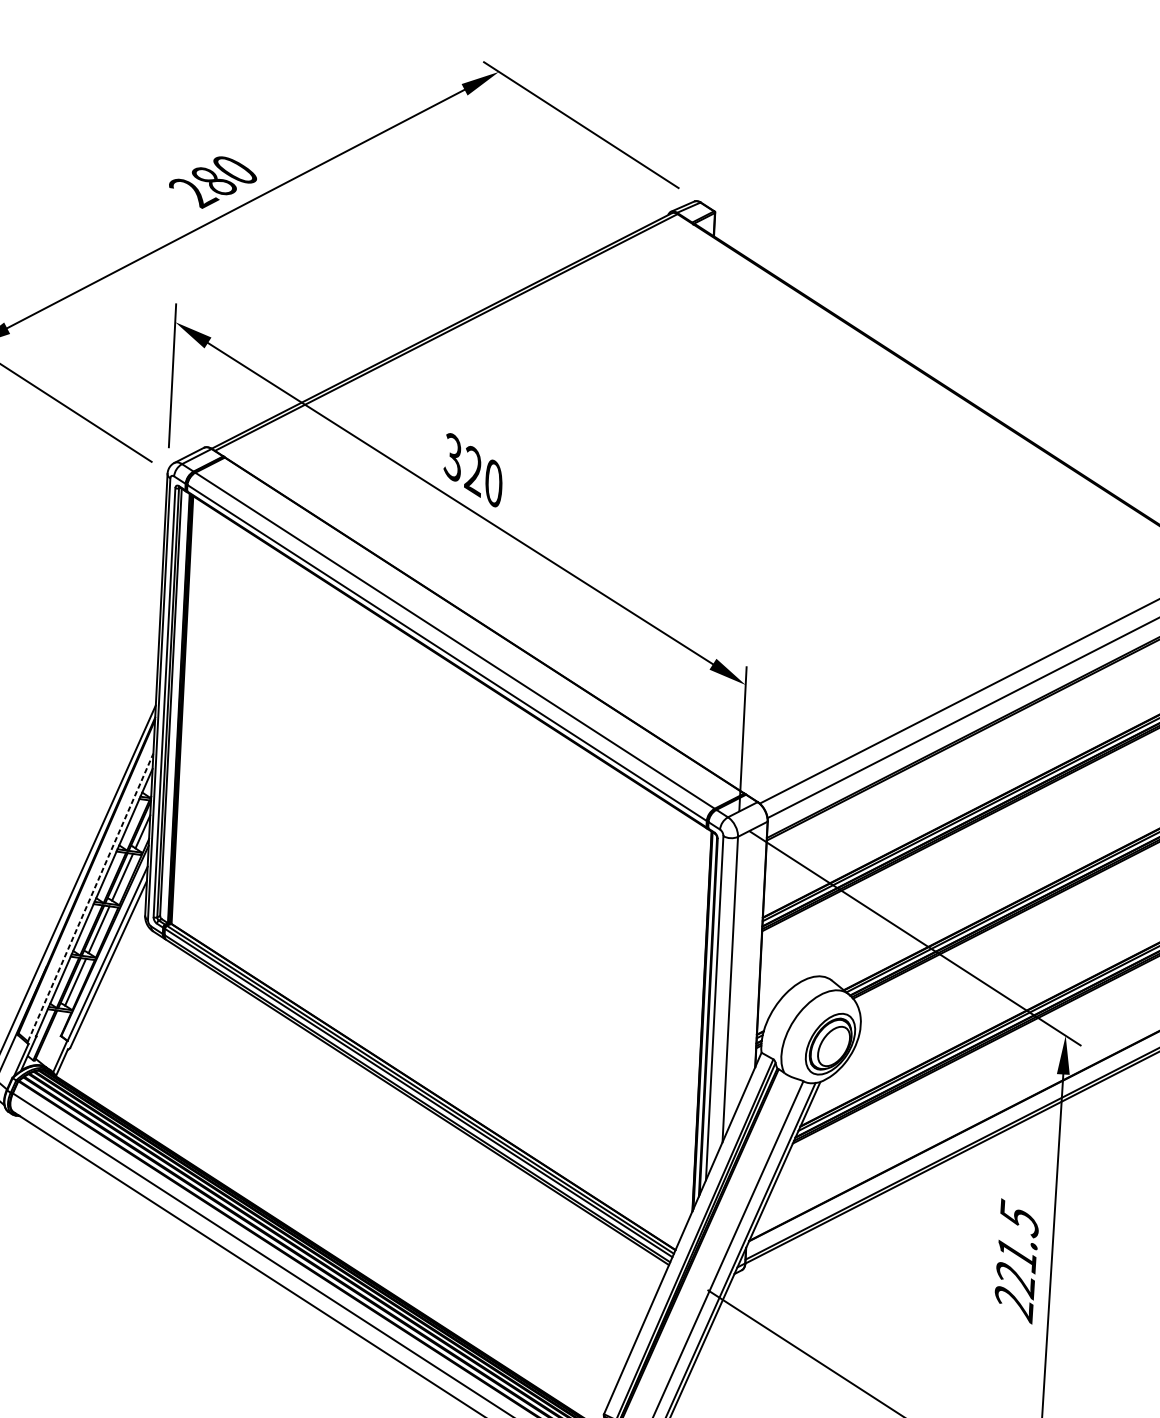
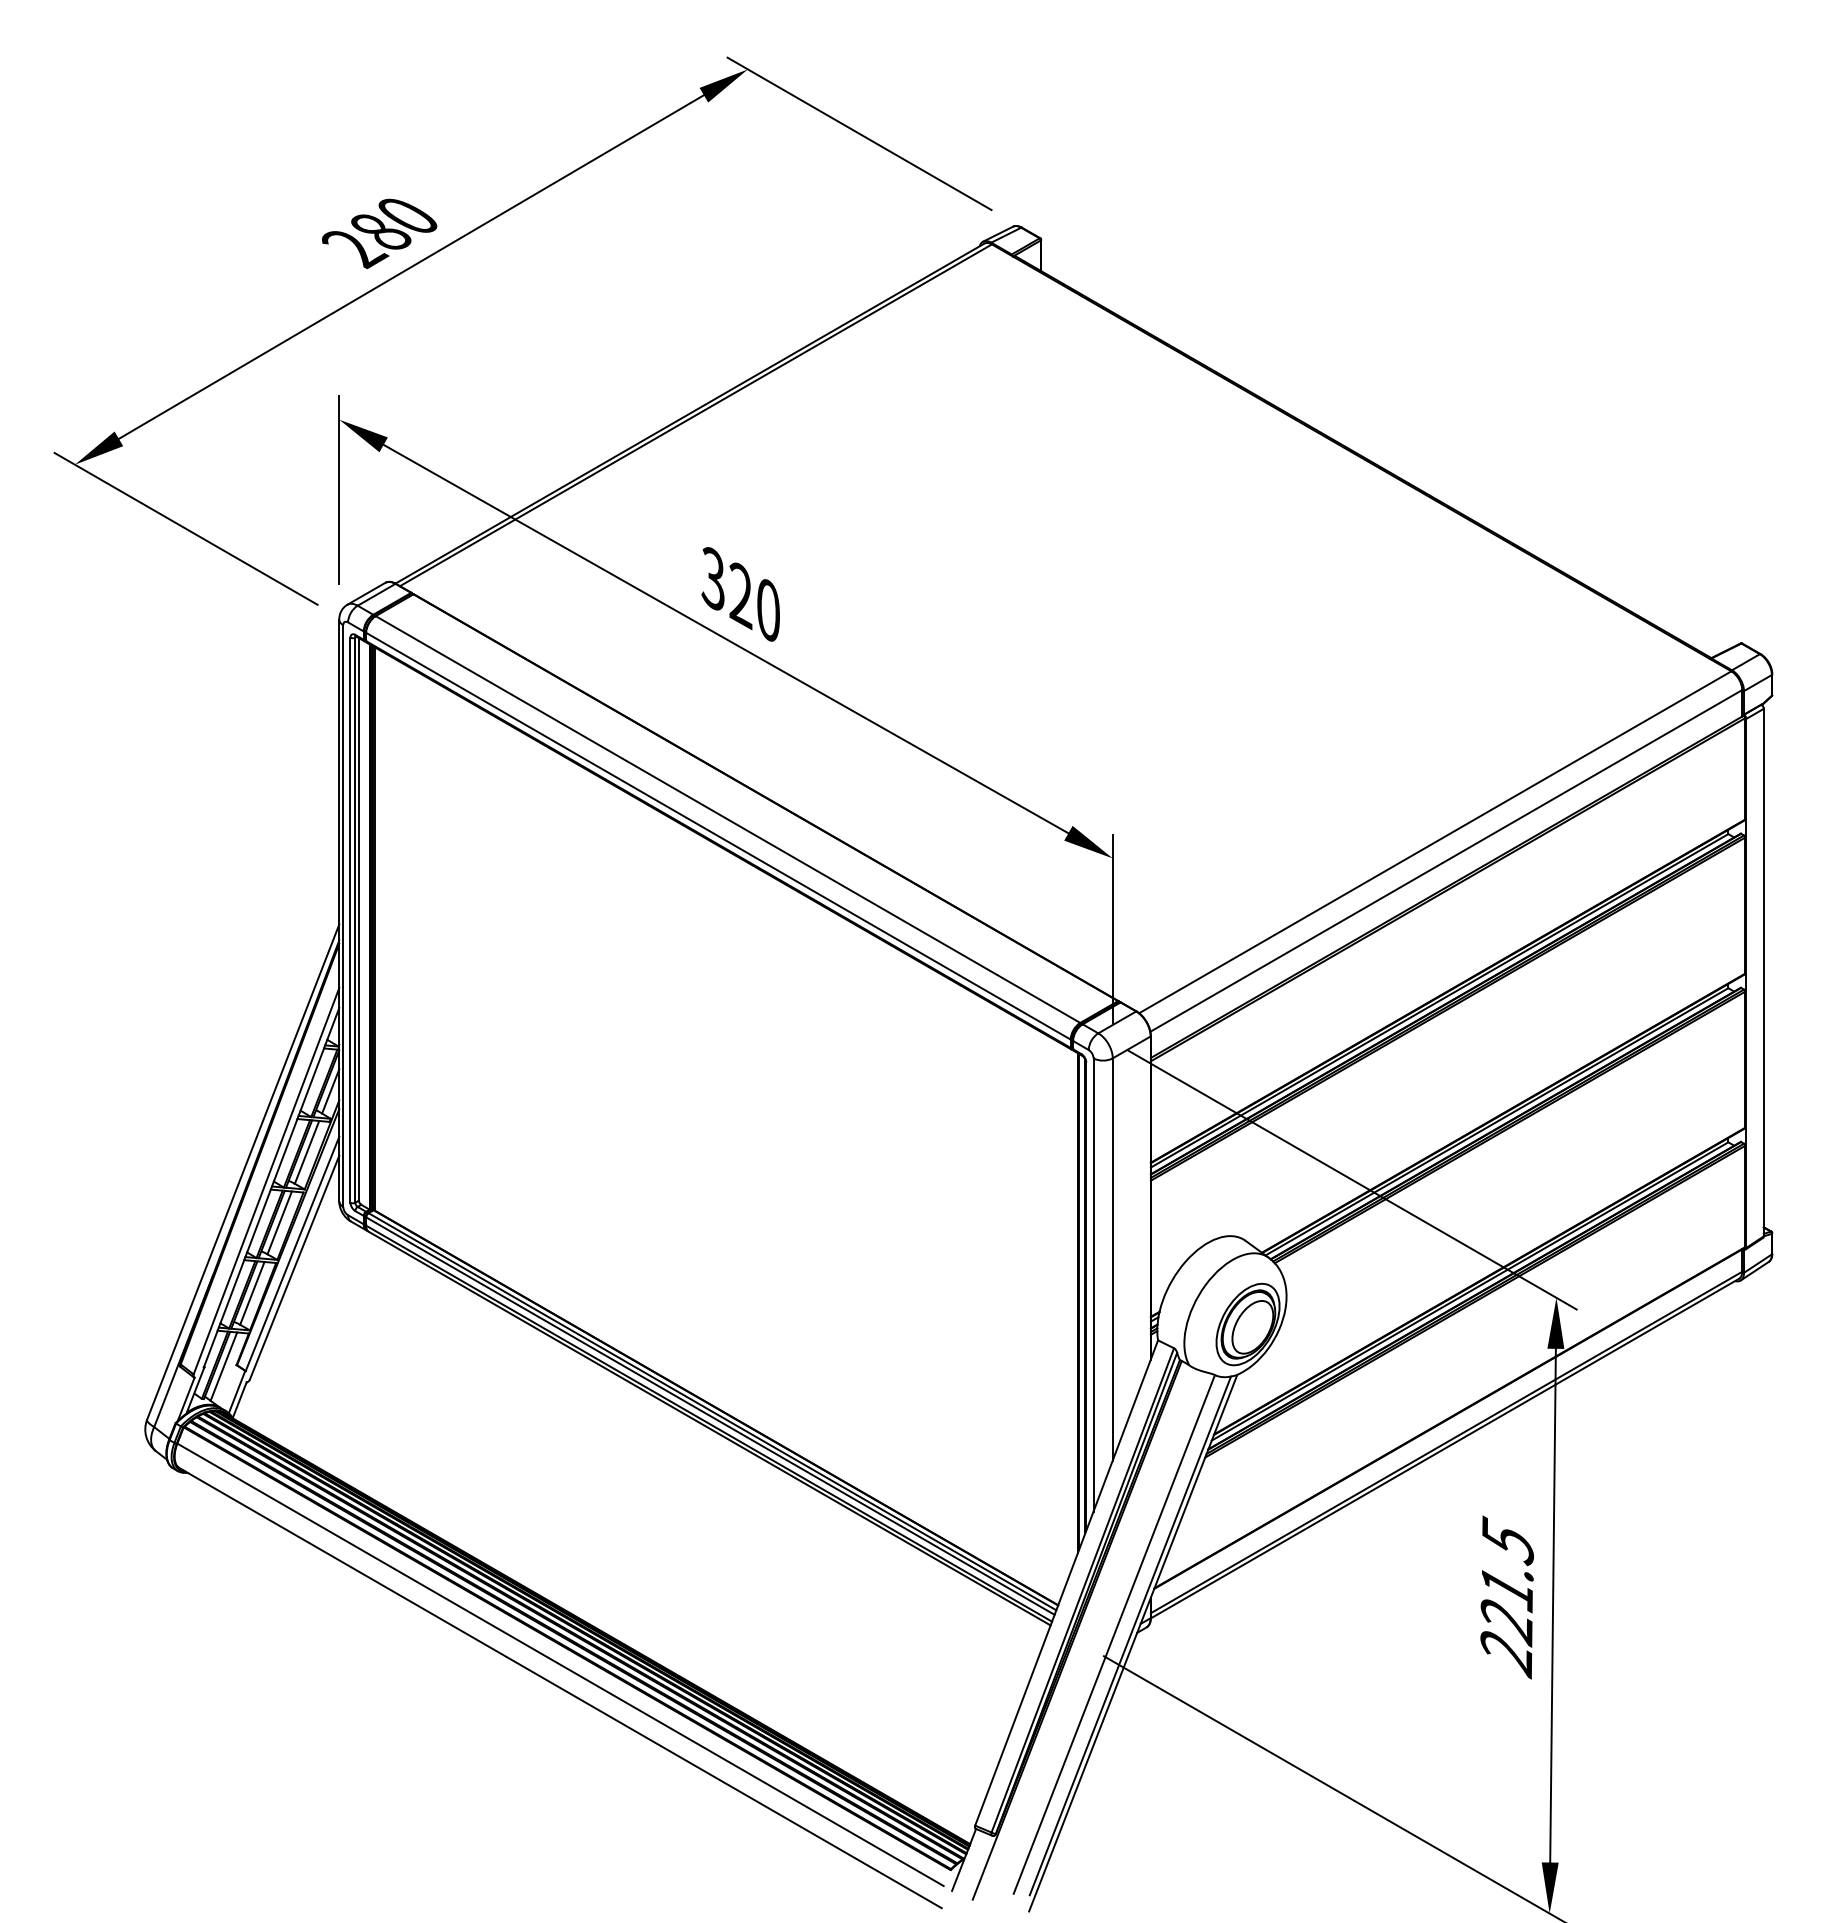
line: (90, 897) -> (266, 1180), dashed -> solid
line: (50, 1036) -> (223, 1366), added

